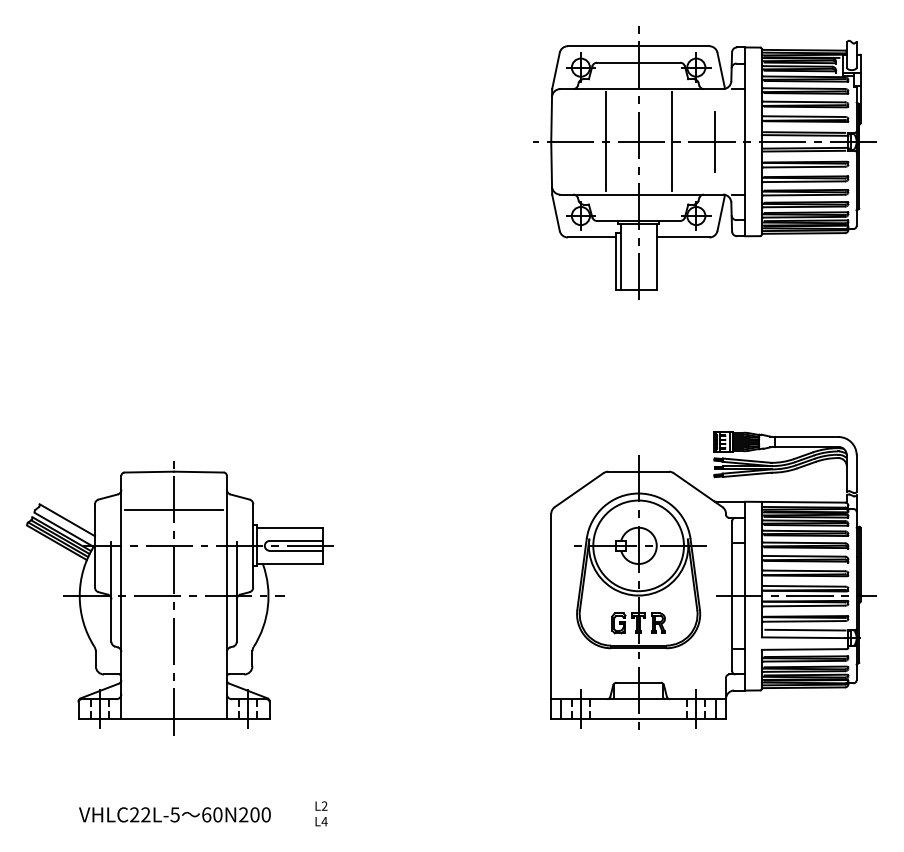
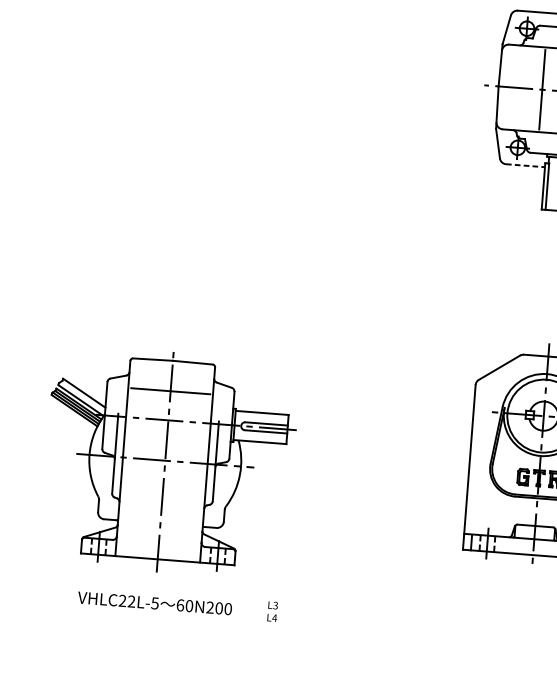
line: (592, 237) -> (525, 165), solid -> dashed
part: (179, 598) -> (169, 462), moved
text: (324, 806) -> (275, 605), L2 -> L3

